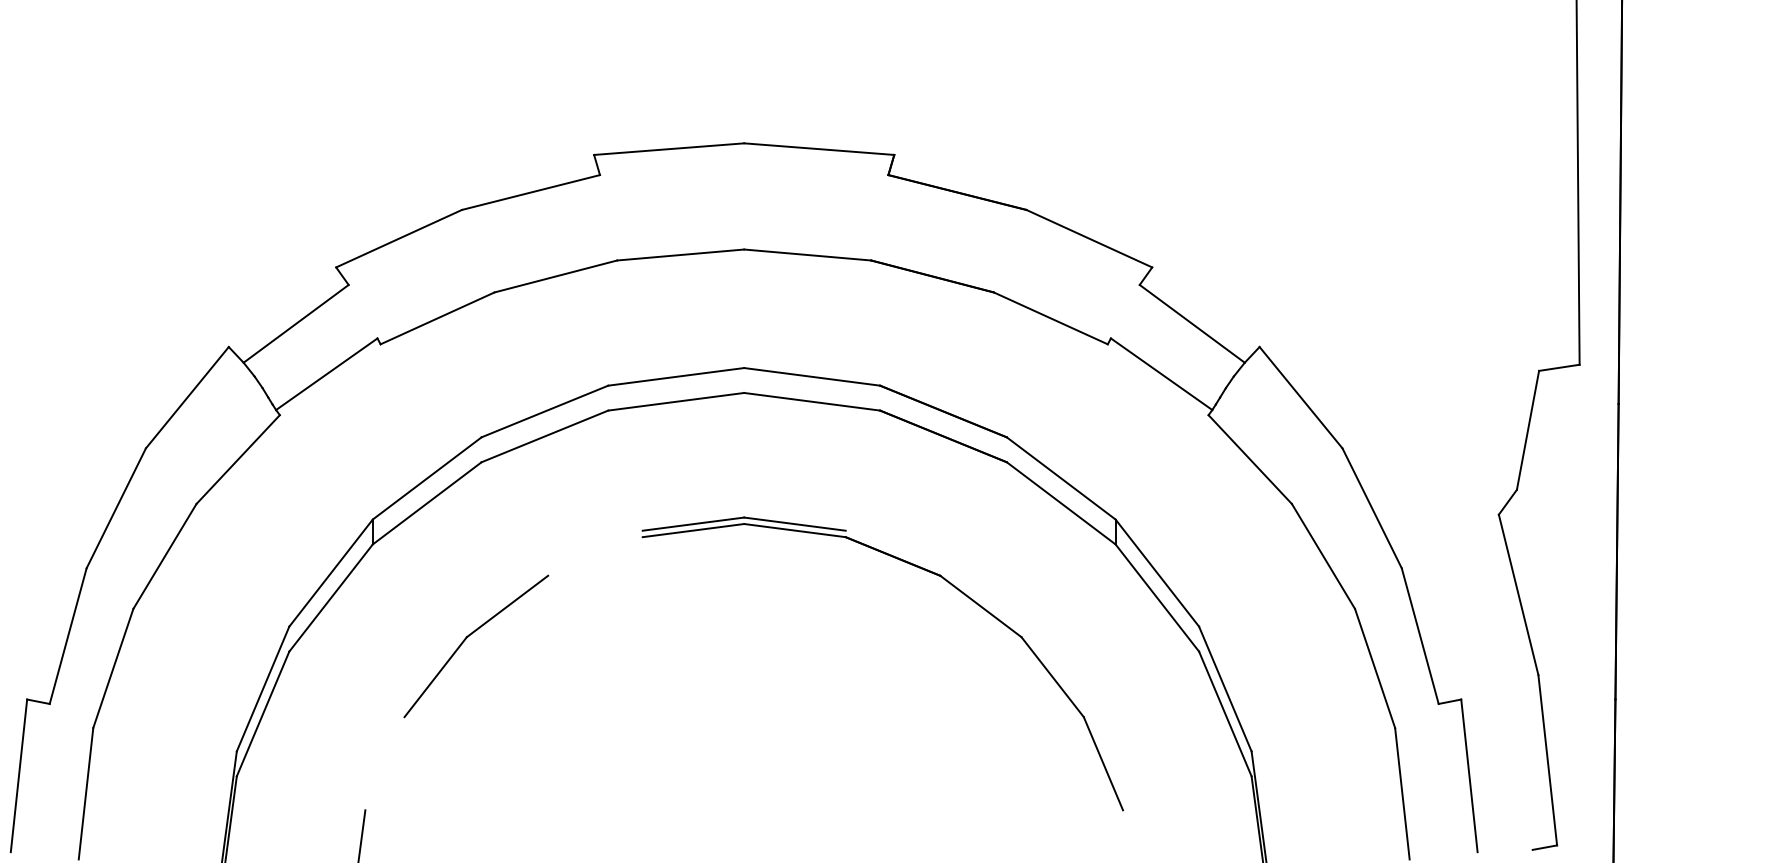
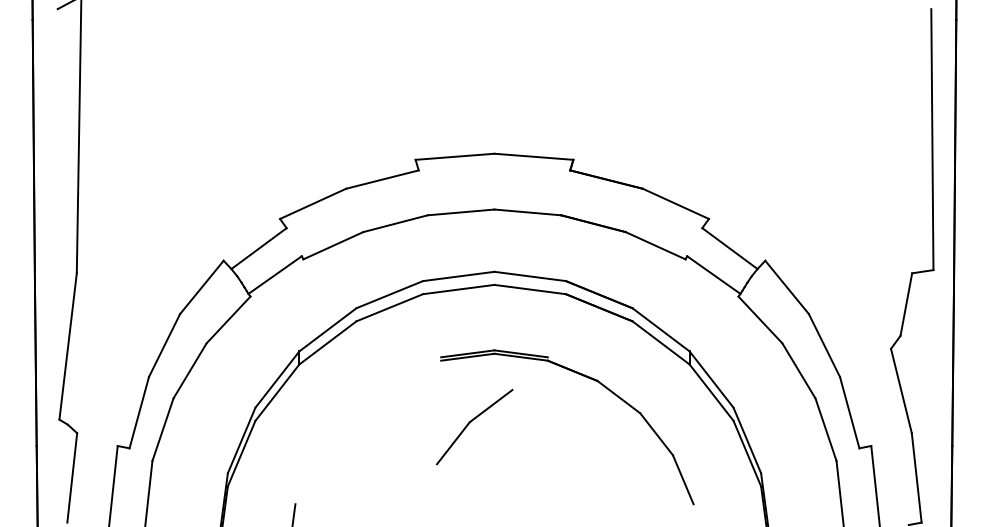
part: (475, 645) -> (474, 426), moved

